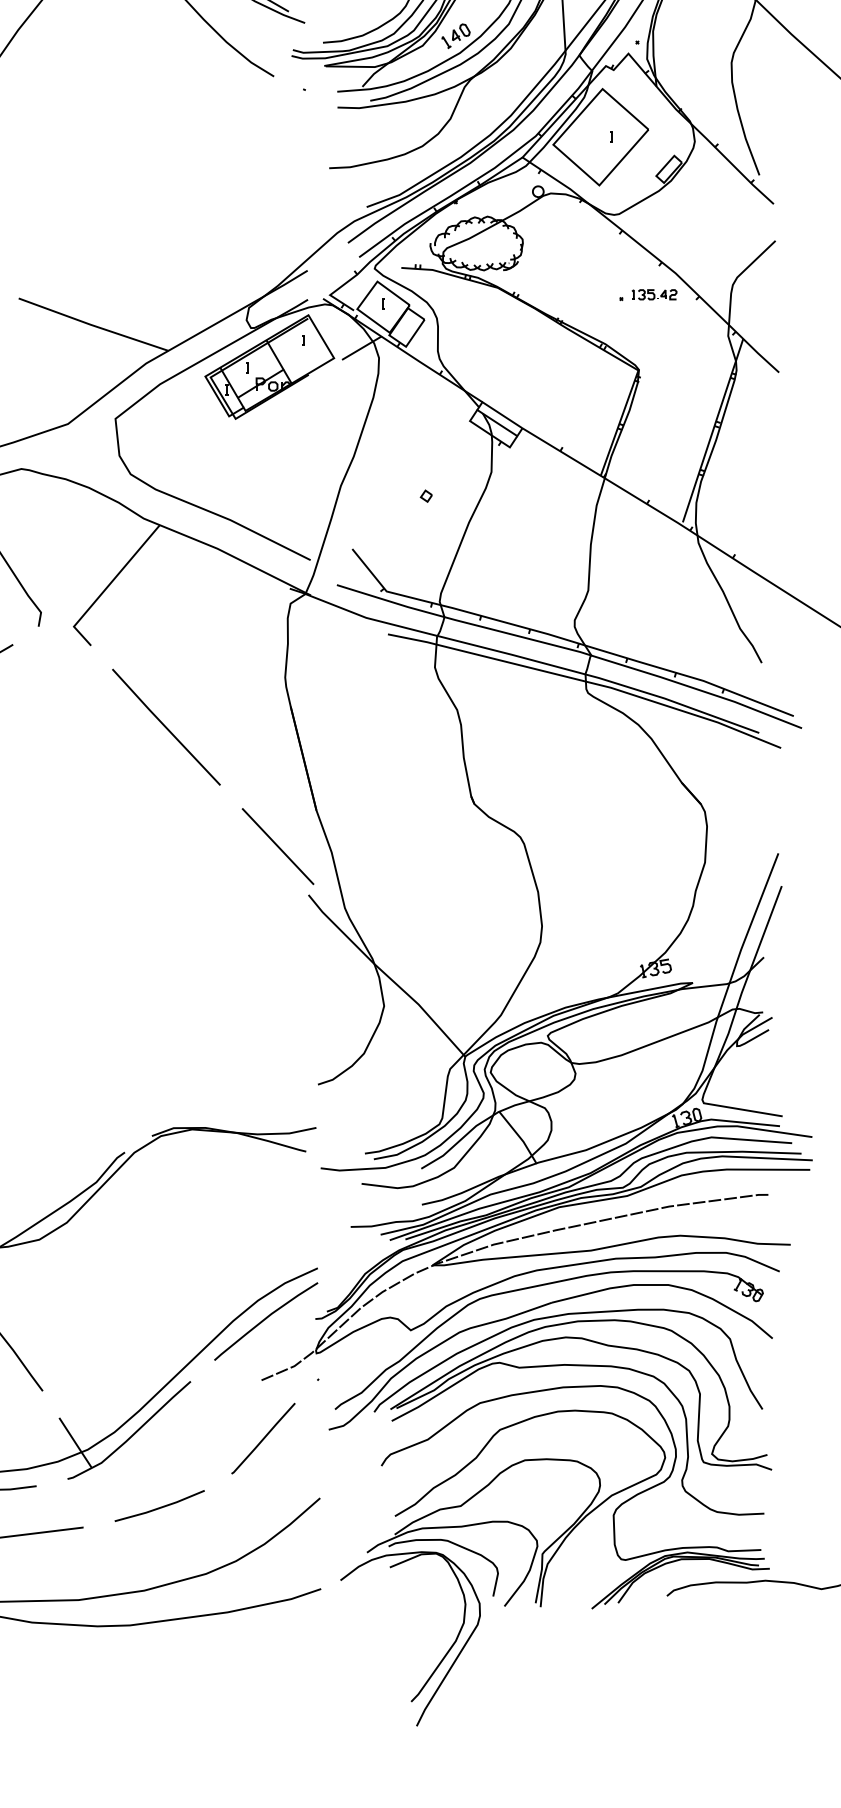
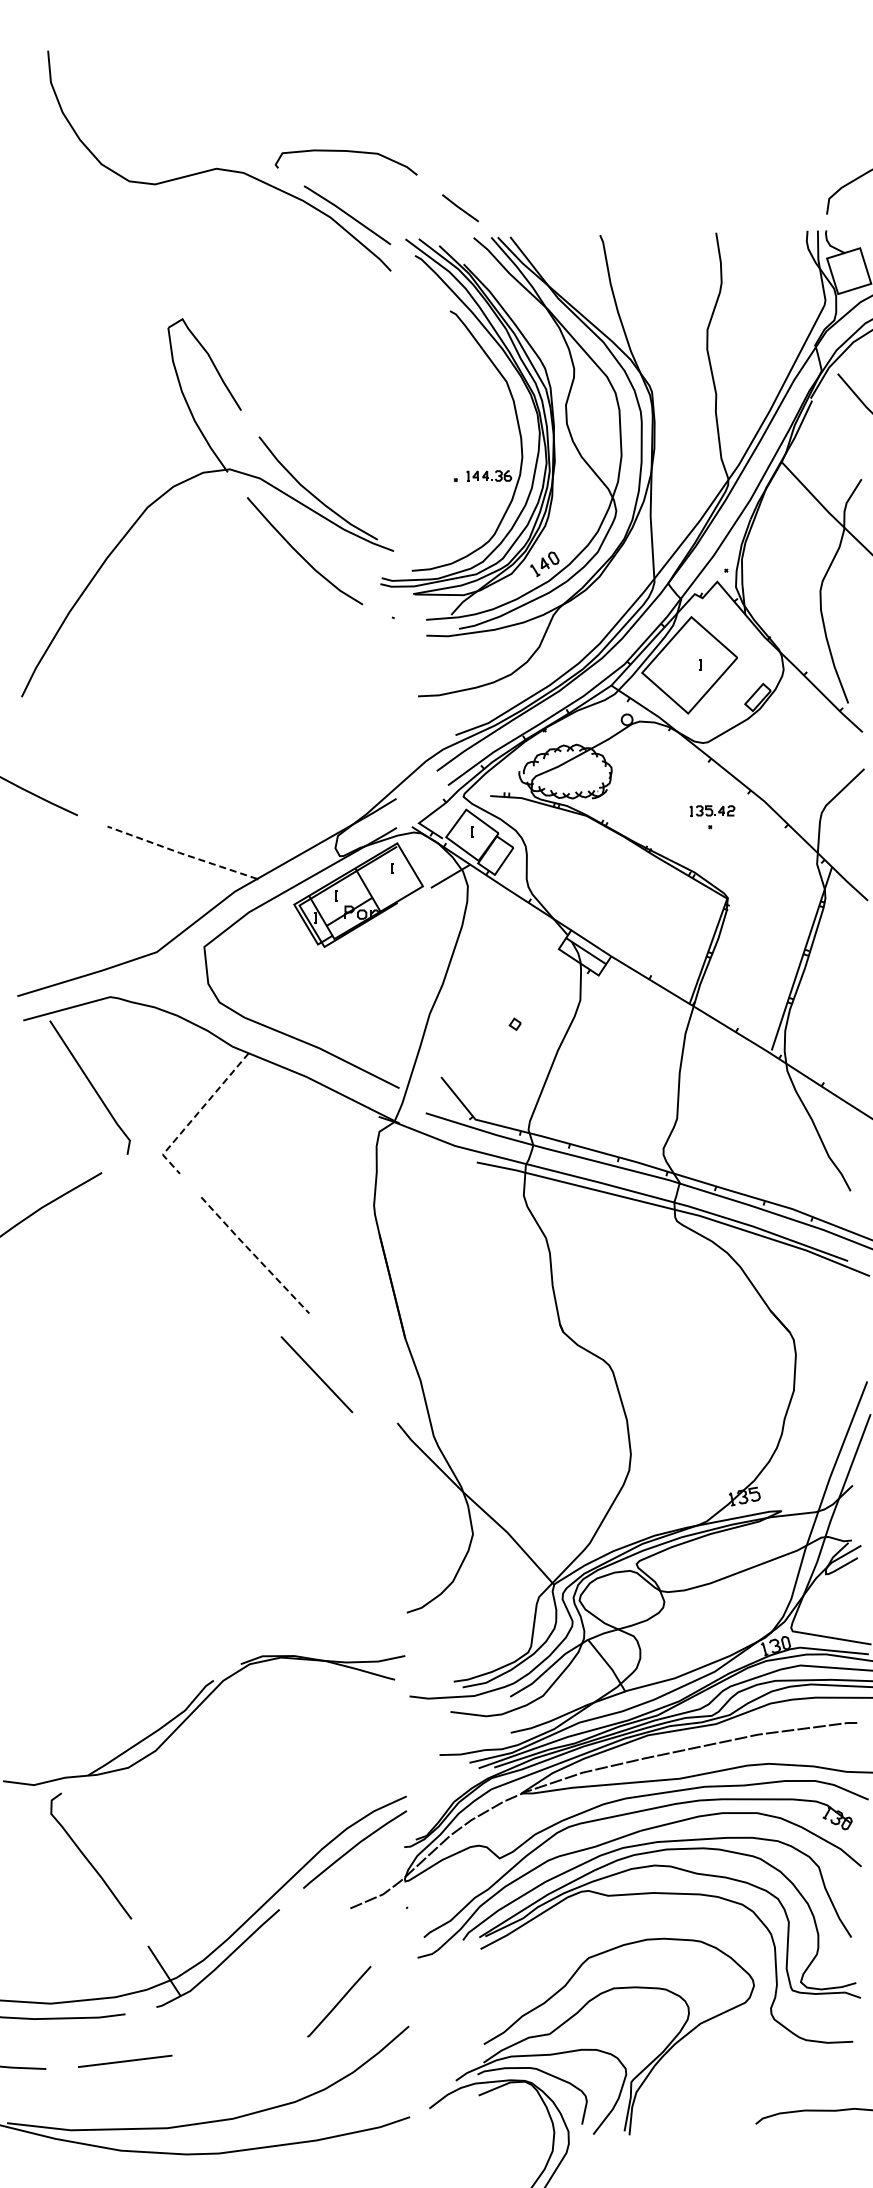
part: (654, 294) -> (712, 810), moved
line: (92, 325) -> (181, 853), solid -> dashed
line: (108, 586) -> (197, 1114), solid -> dashed
line: (165, 727) -> (254, 1255), solid -> dashed
line: (277, 846) -> (316, 1374), moved
line: (263, 1438) -> (339, 2001), moved
line: (160, 1506) -> (249, 2034), removed
part: (612, 1514) -> (701, 2042), removed

